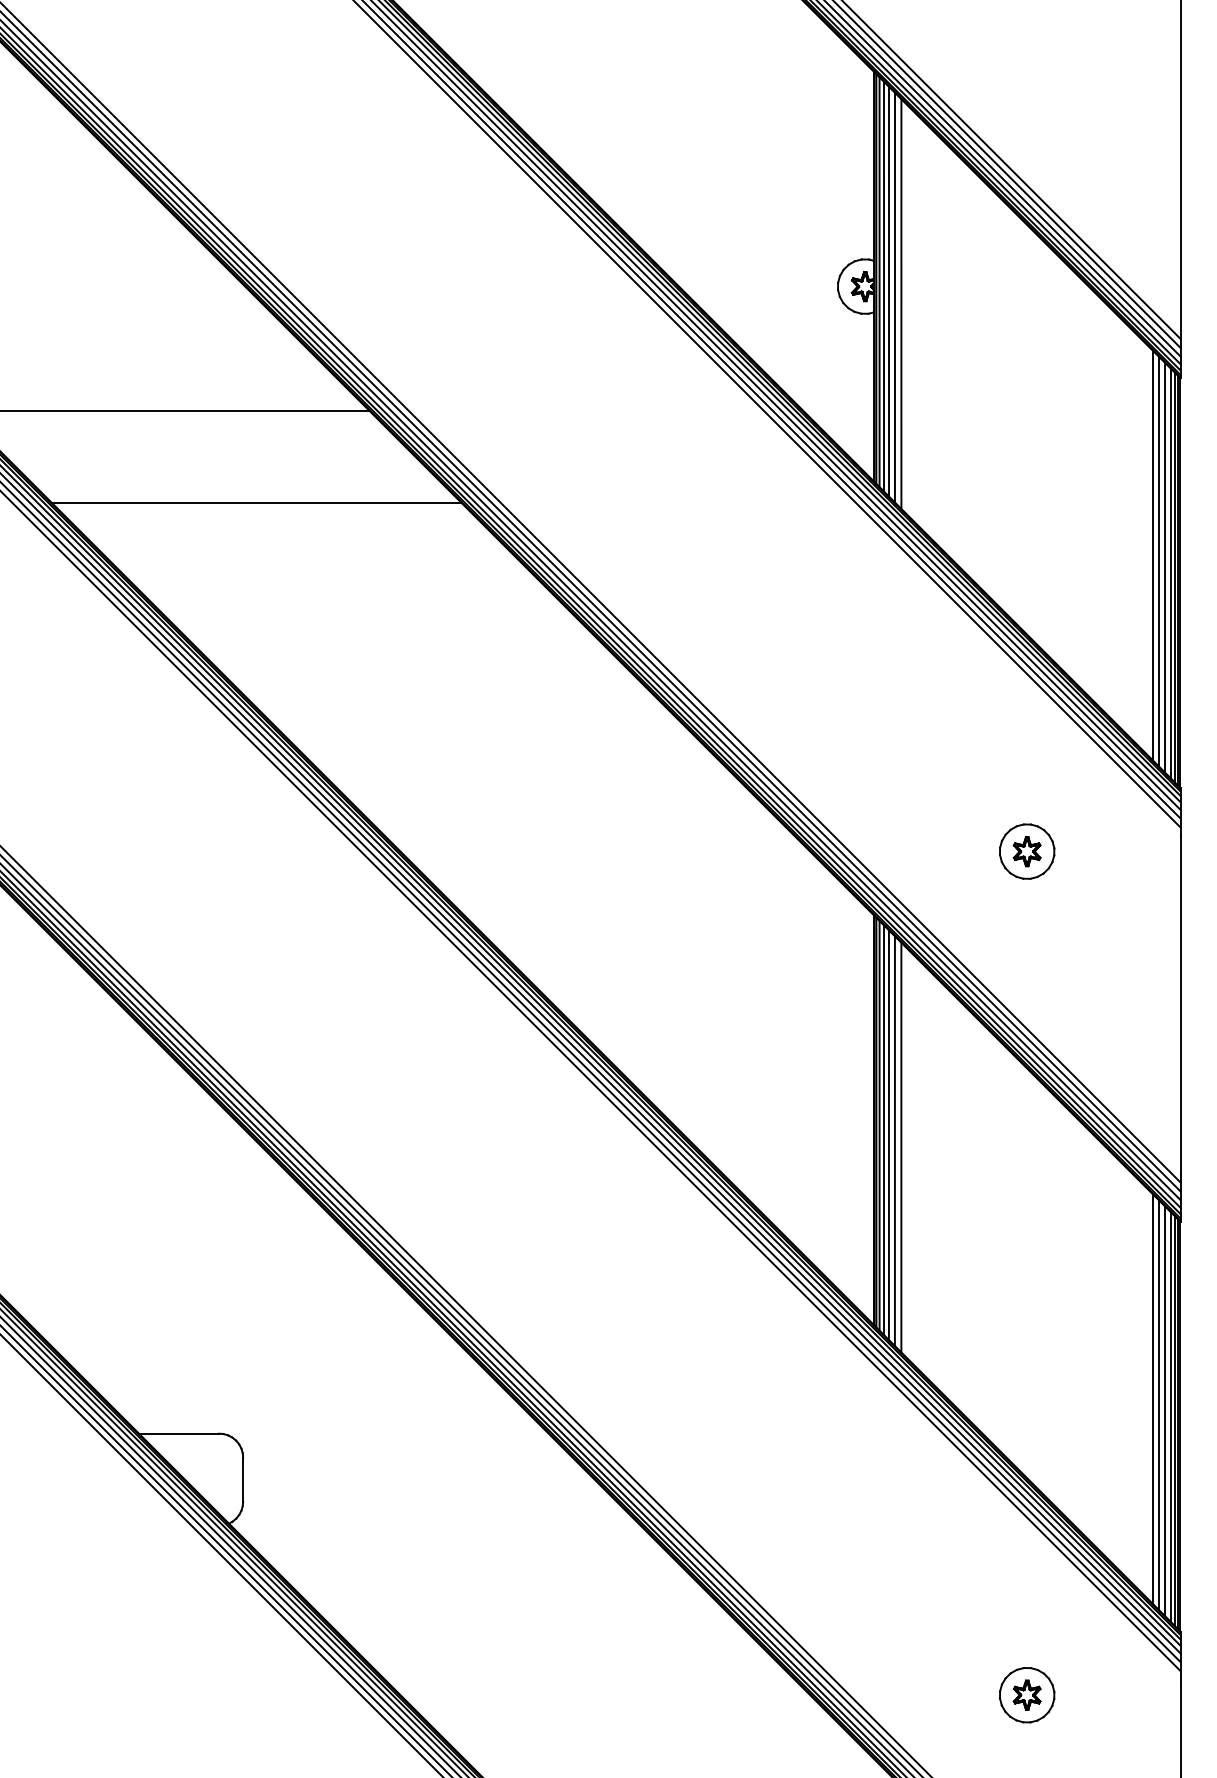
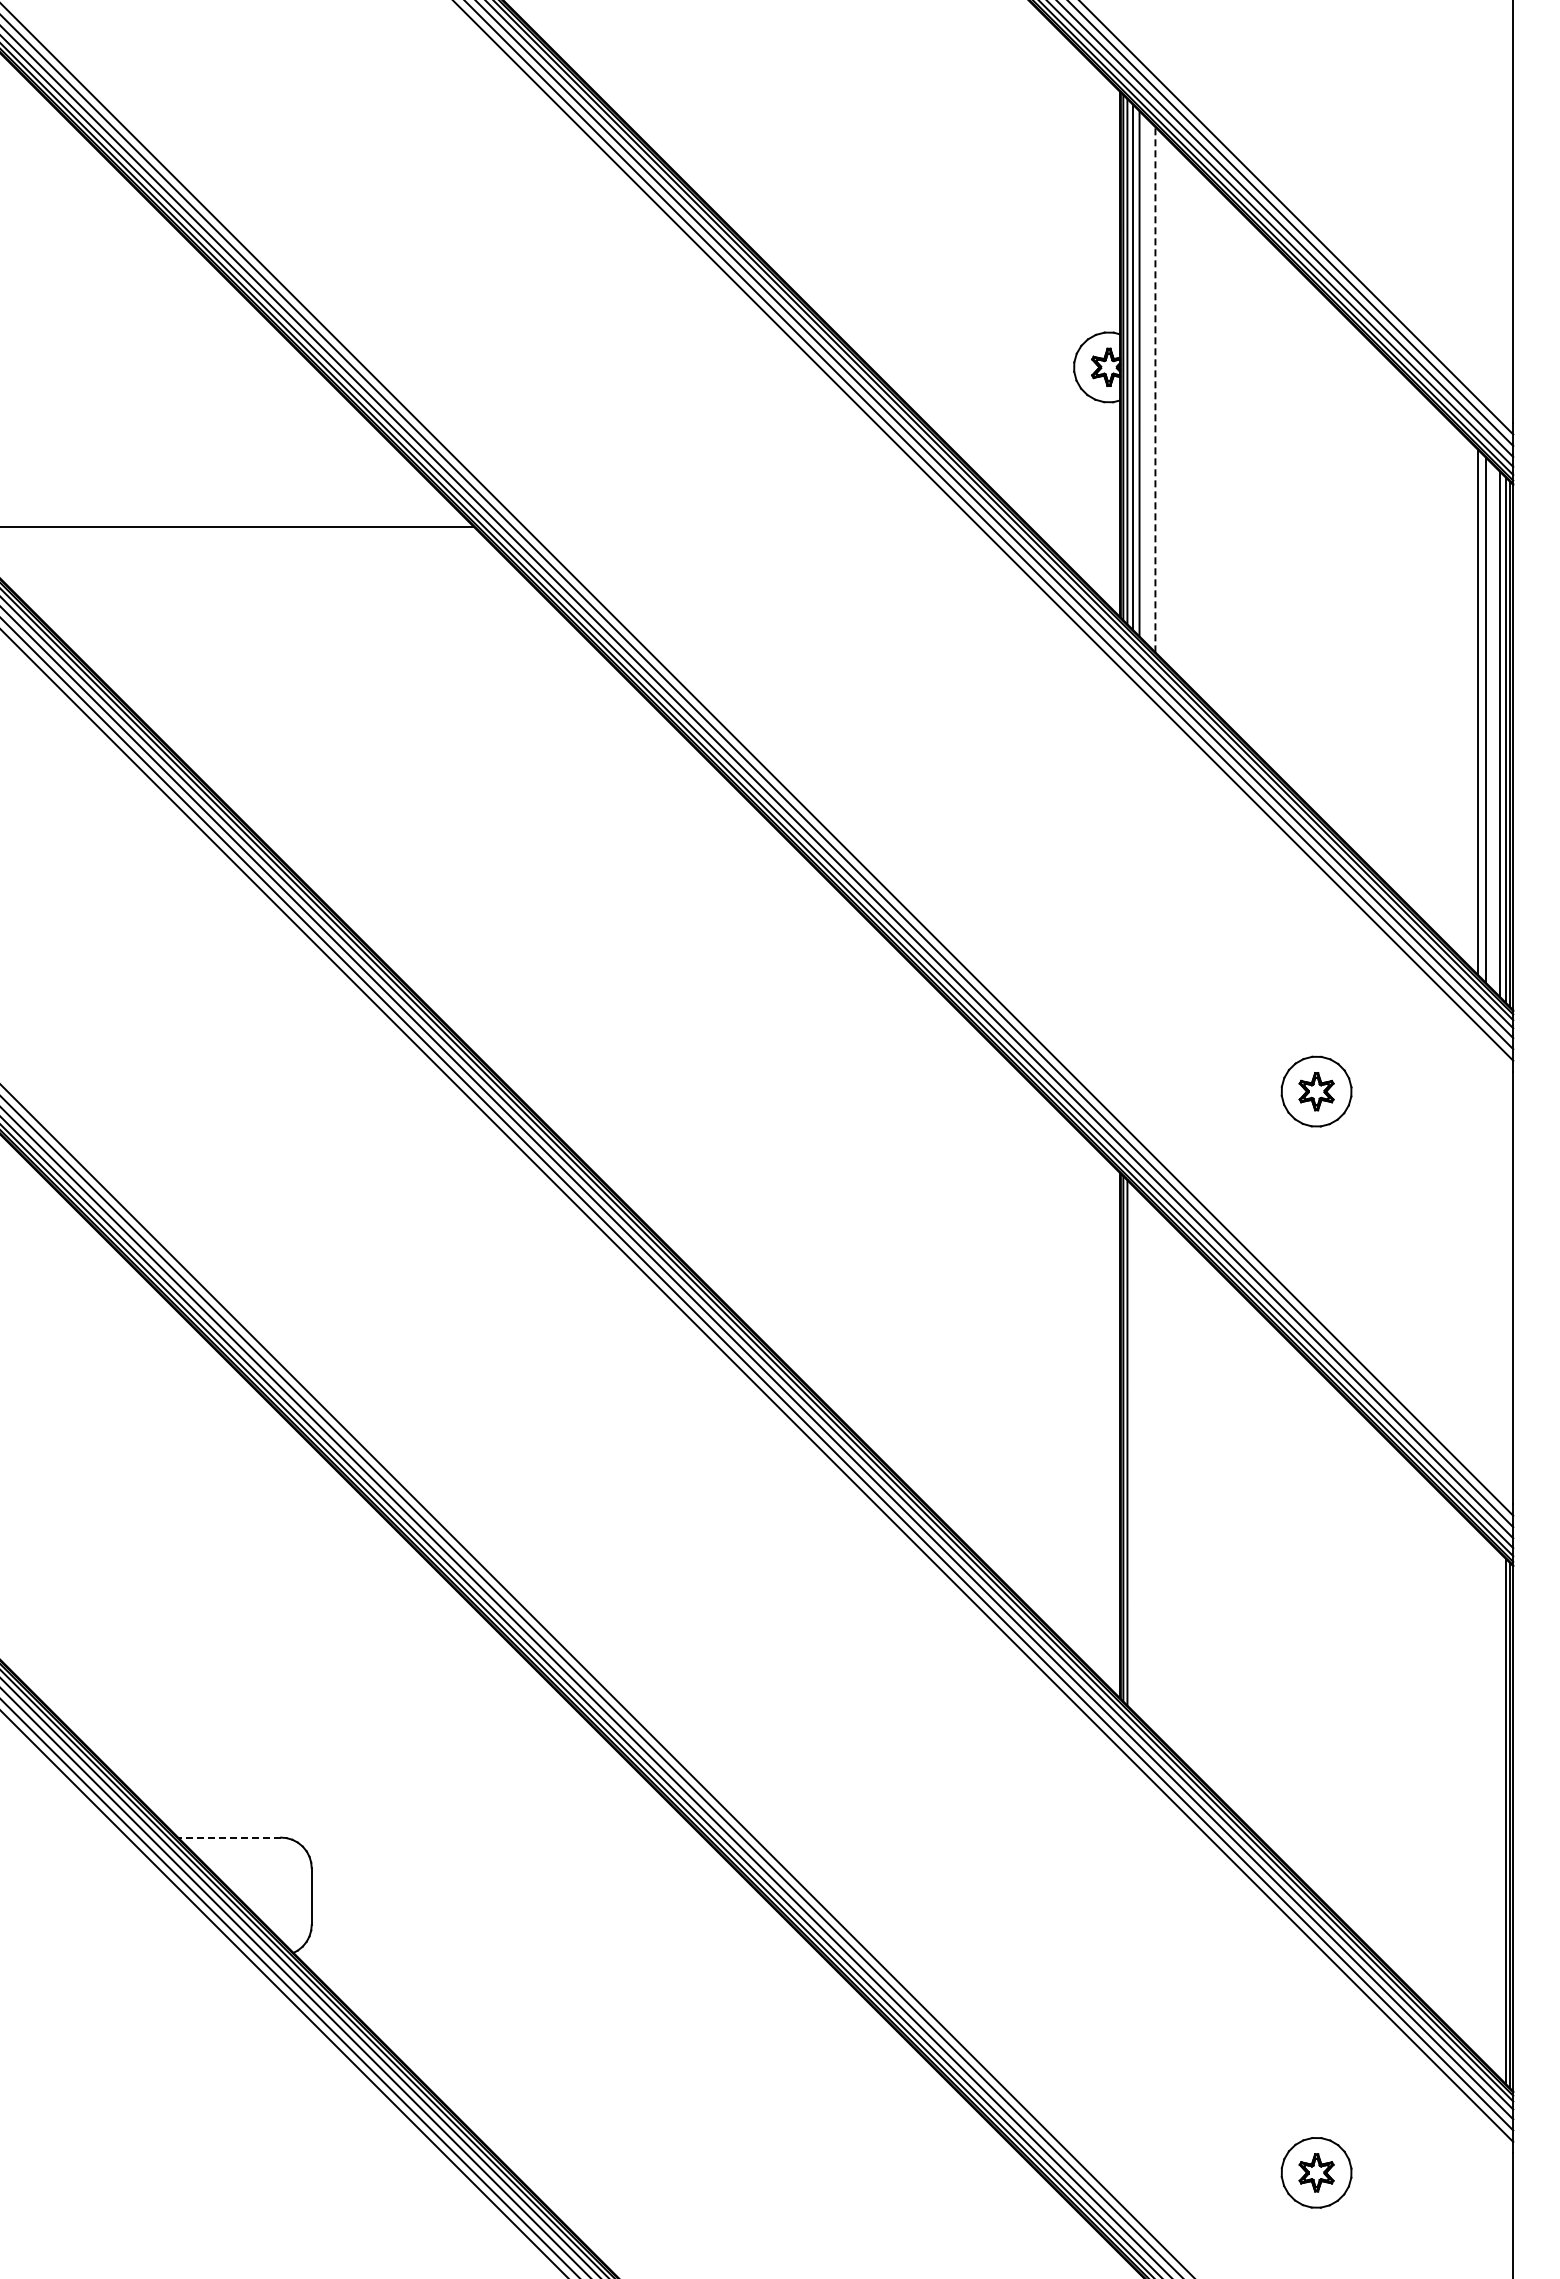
line: (895, 297) -> (1147, 381), removed
line: (901, 303) -> (1155, 389), solid -> dashed
line: (256, 502) -> (328, 644), removed
line: (1165, 567) -> (1493, 727), removed
line: (883, 1130) -> (1132, 1448), removed
line: (888, 1134) -> (1139, 1454), removed
line: (895, 1141) -> (1147, 1462), removed
line: (901, 1147) -> (1155, 1470), removed
line: (1152, 1398) -> (1477, 1792), removed
line: (1158, 1404) -> (1485, 1800), removed
line: (1165, 1410) -> (1493, 1808), removed
line: (1170, 1416) -> (1500, 1815), removed
line: (178, 1433) -> (229, 1837), solid -> dashed

